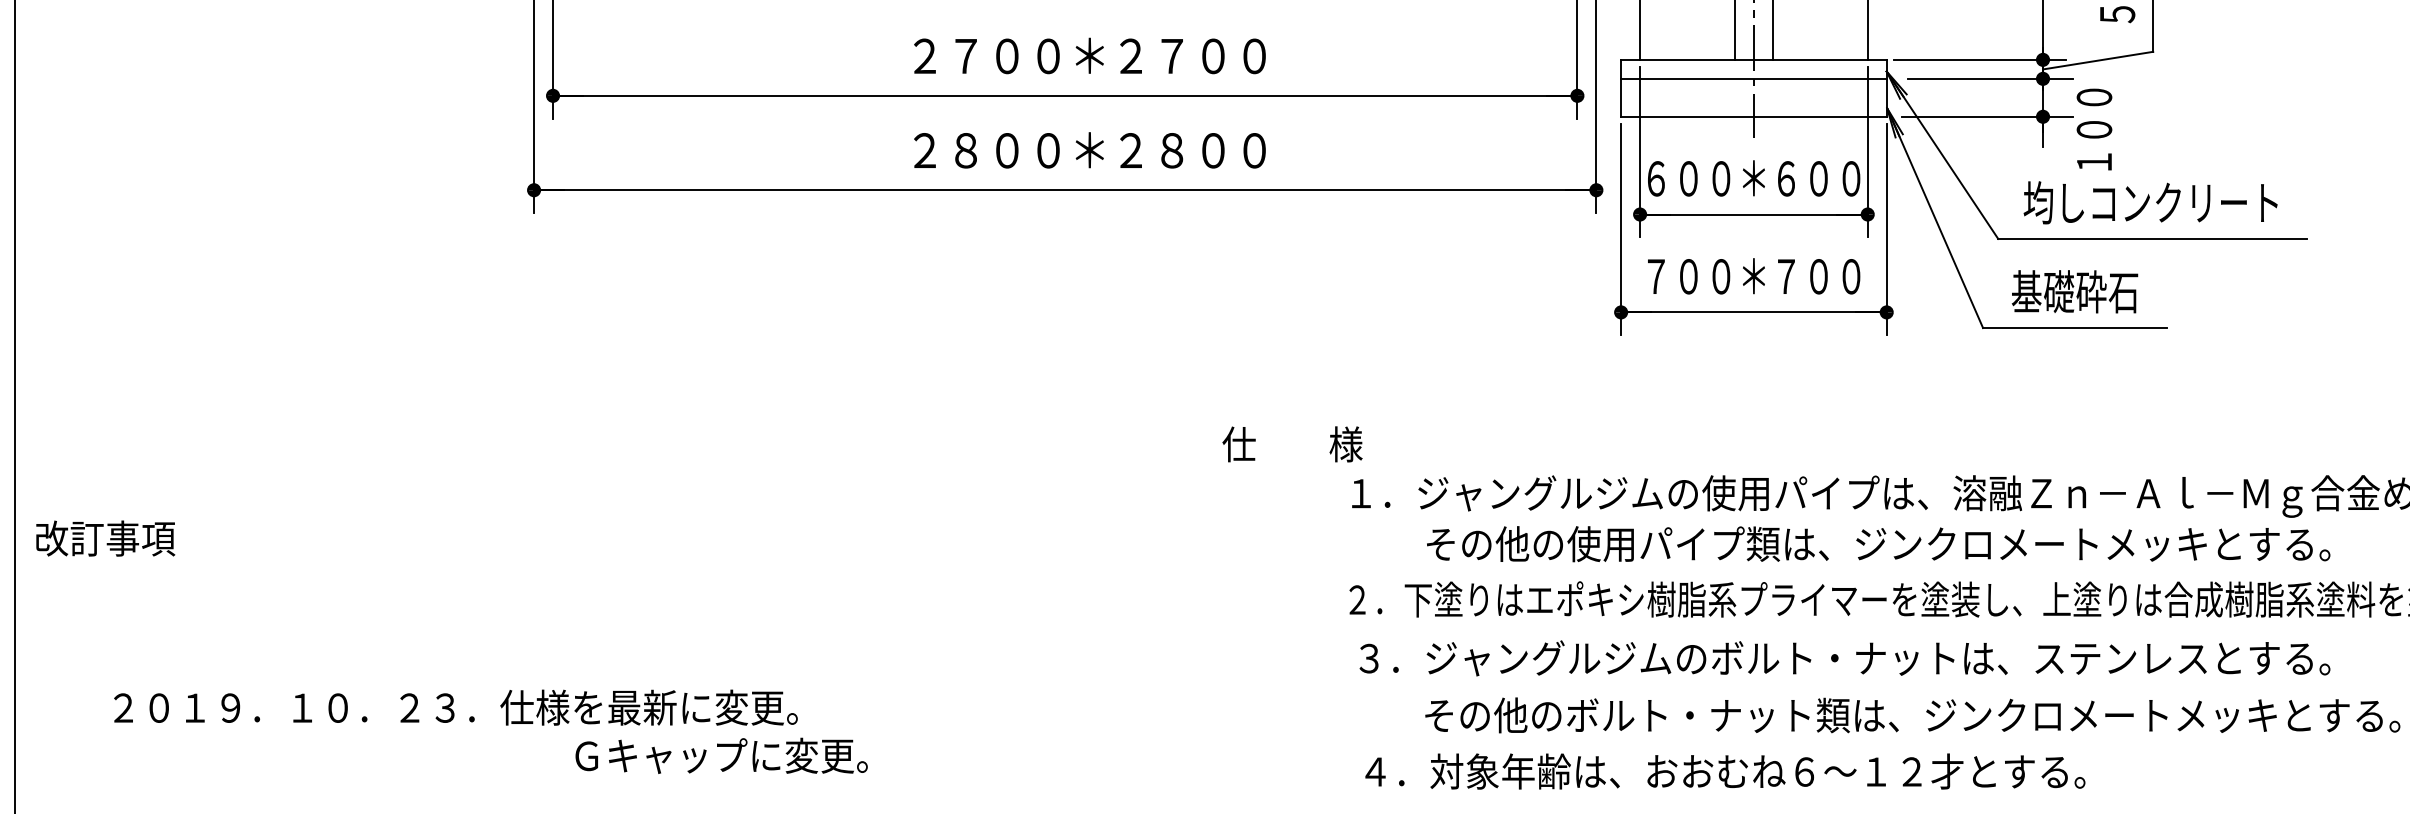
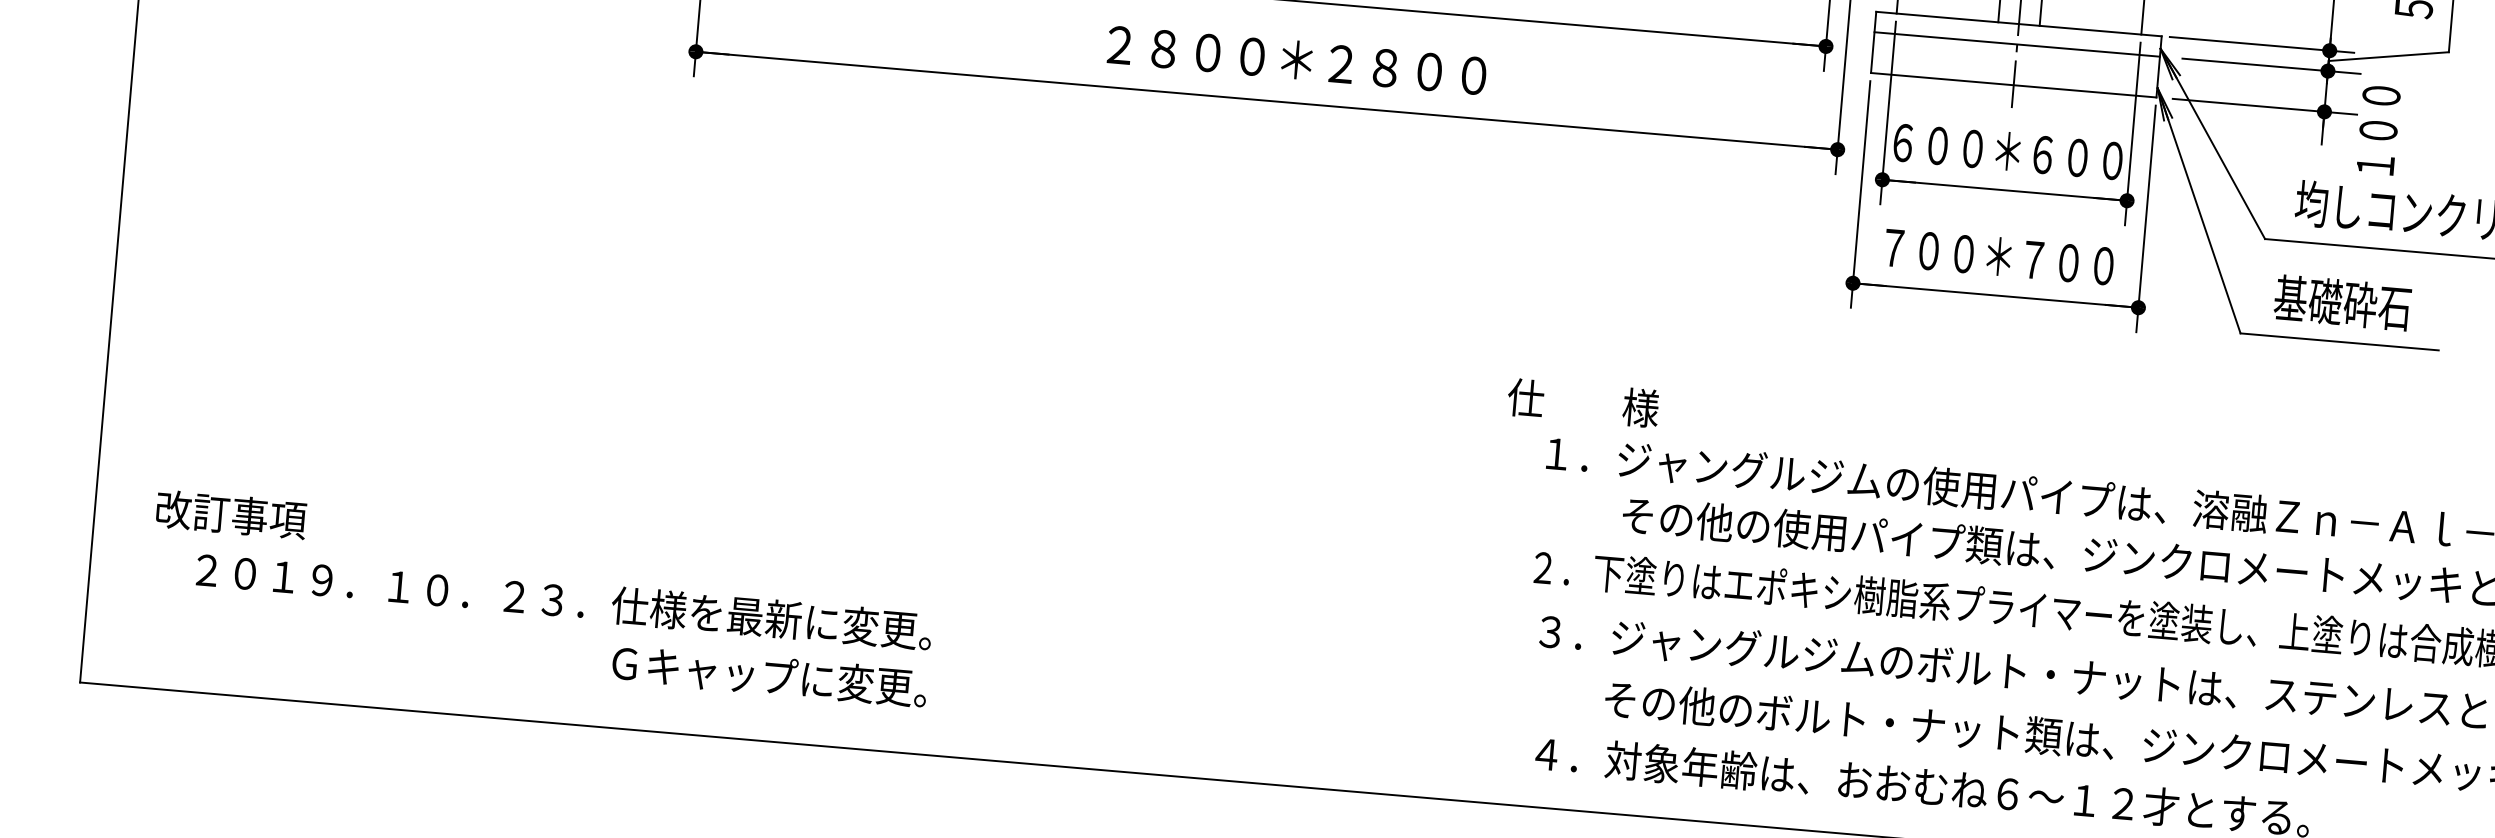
text: (1292, 444) -> (1583, 403), moved
text: (105, 538) -> (231, 514), moved
text: (721, 755) -> (769, 675), moved

